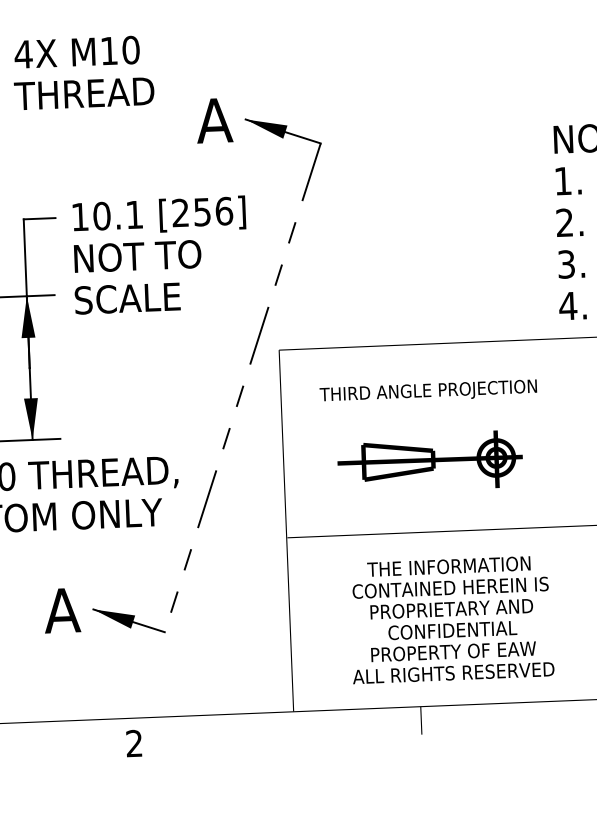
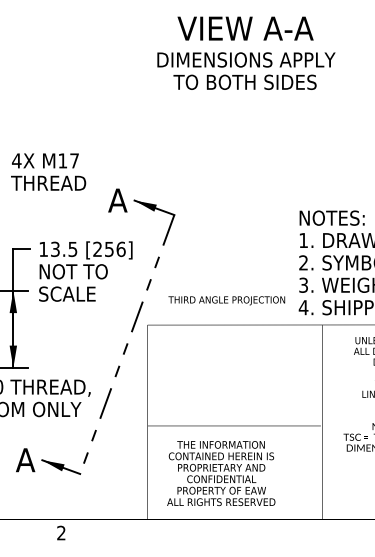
text: (130, 49) -> (74, 160), M10 -> M17
text: (117, 215) -> (63, 249), 10.1 -> 13.5
text: (427, 391) -> (226, 300), moved
part: (428, 460) -> (225, 387), removed
text: (451, 619) -> (221, 473), moved

